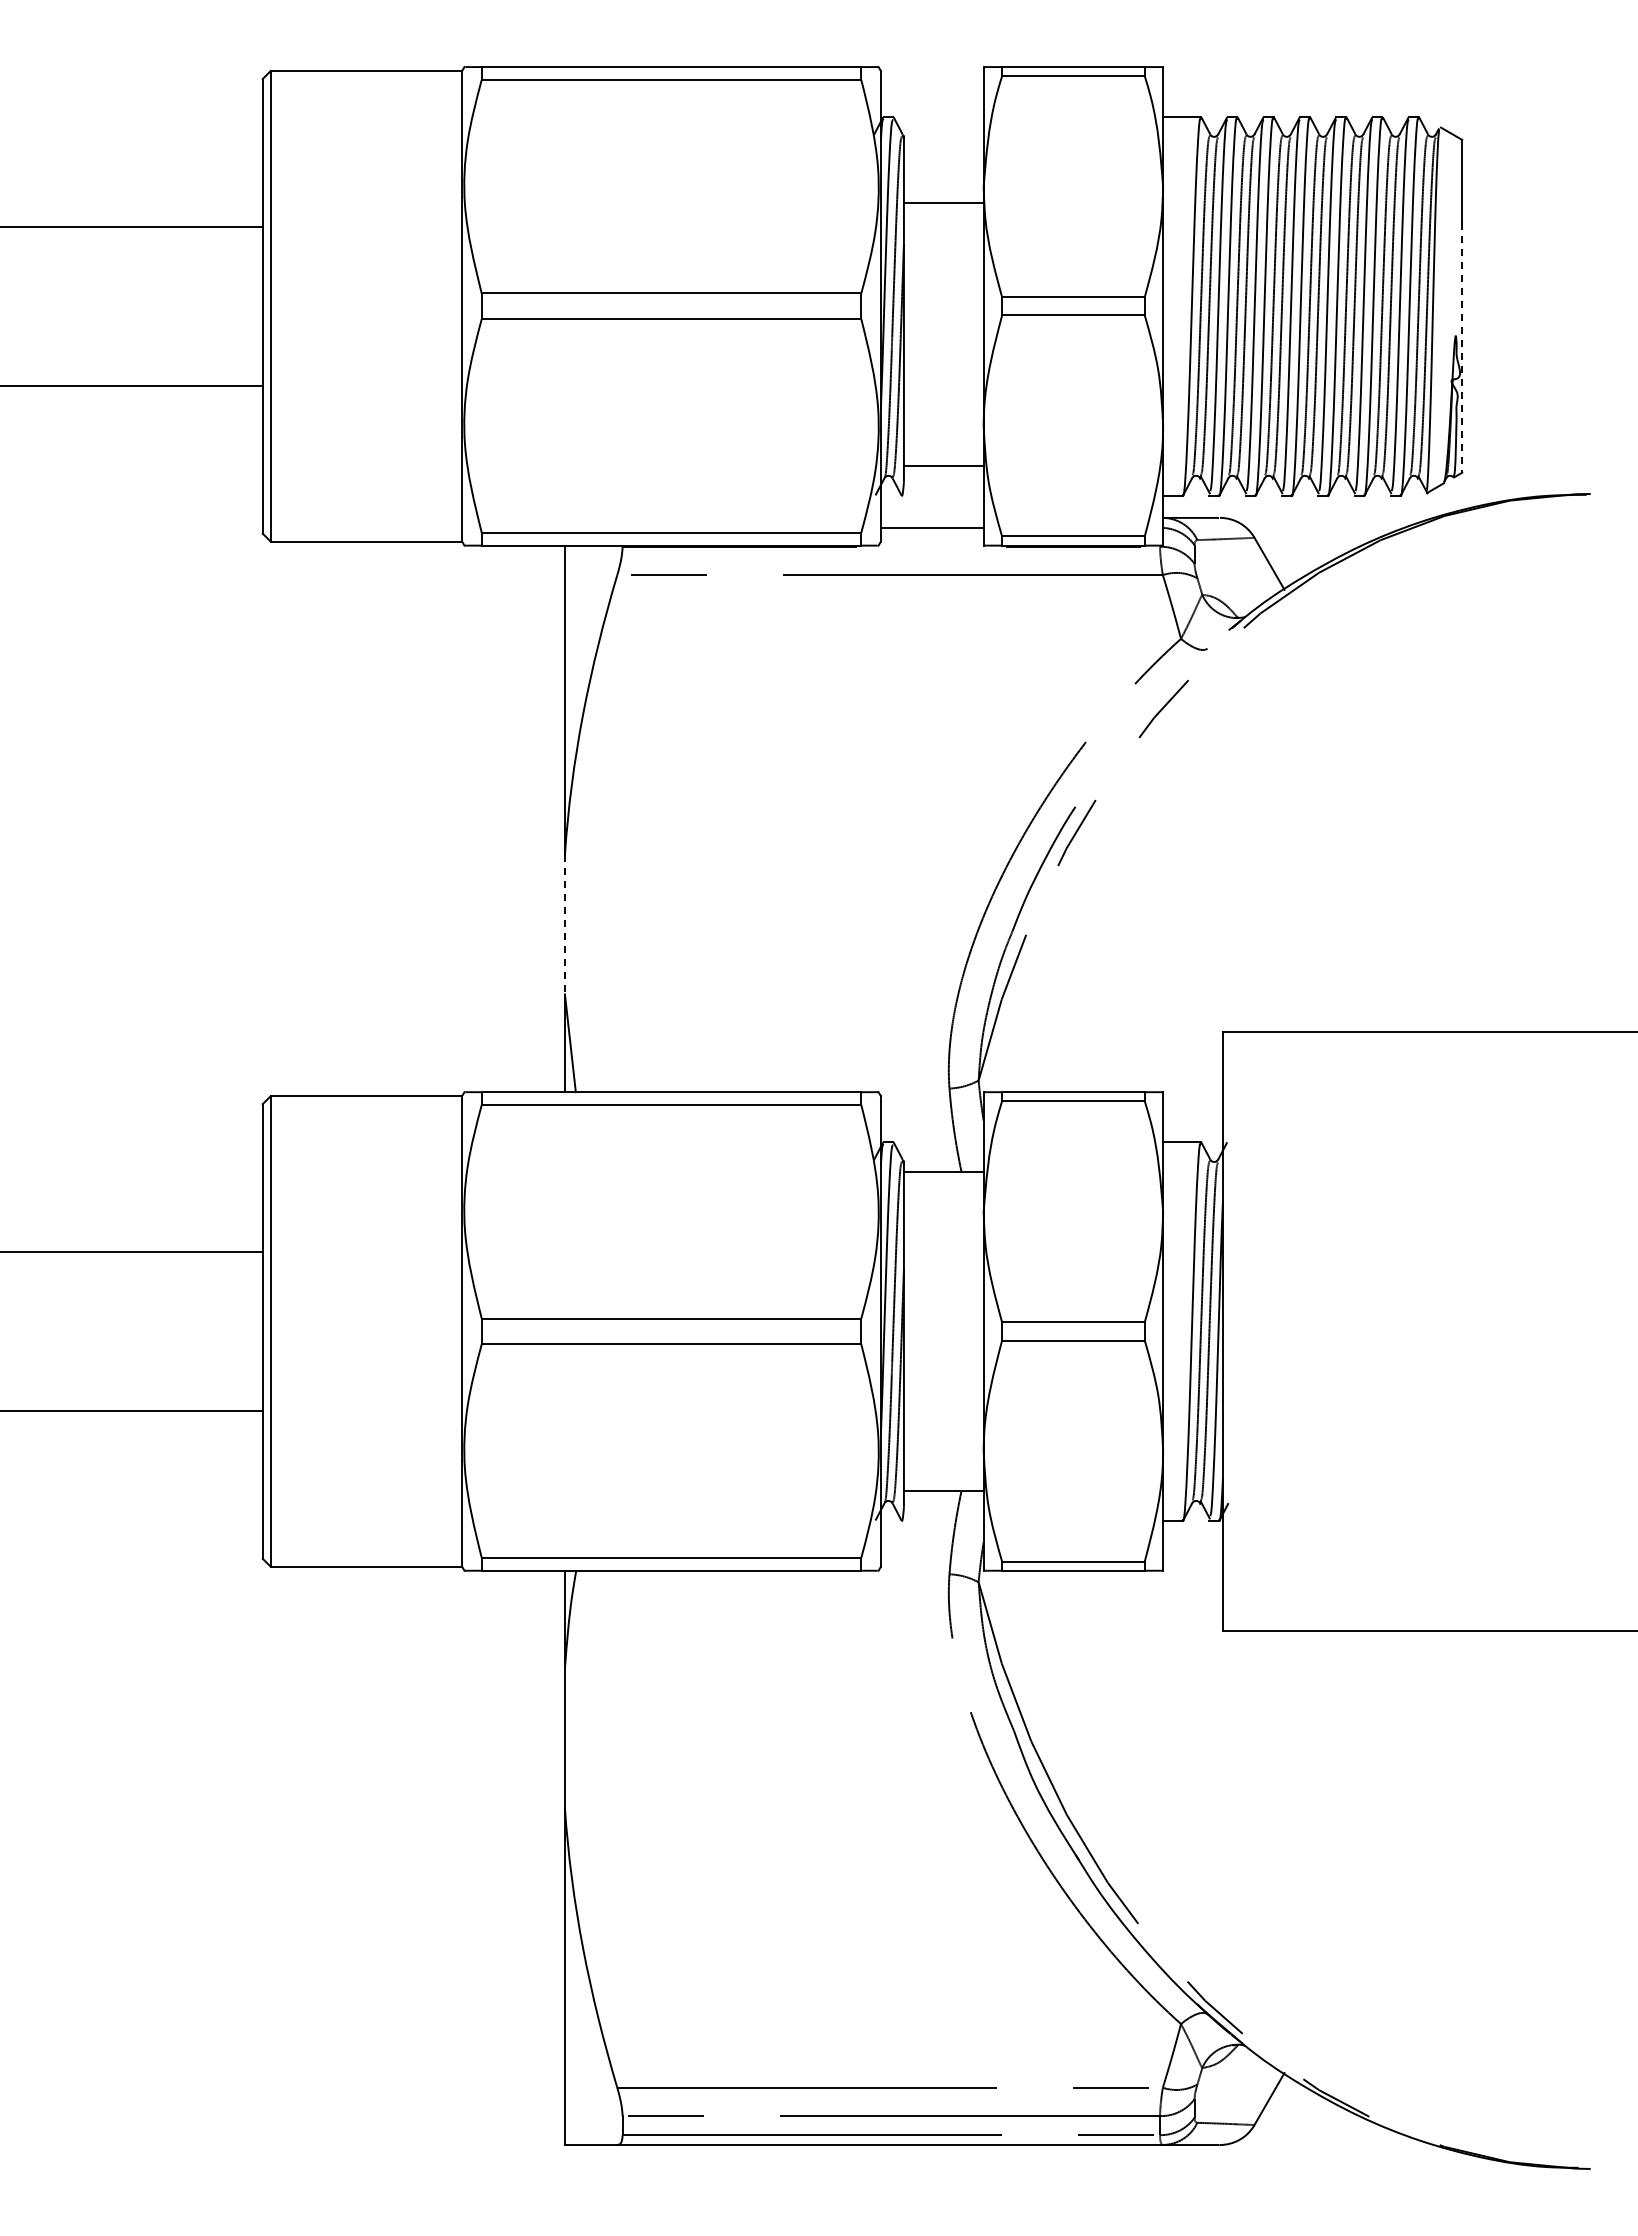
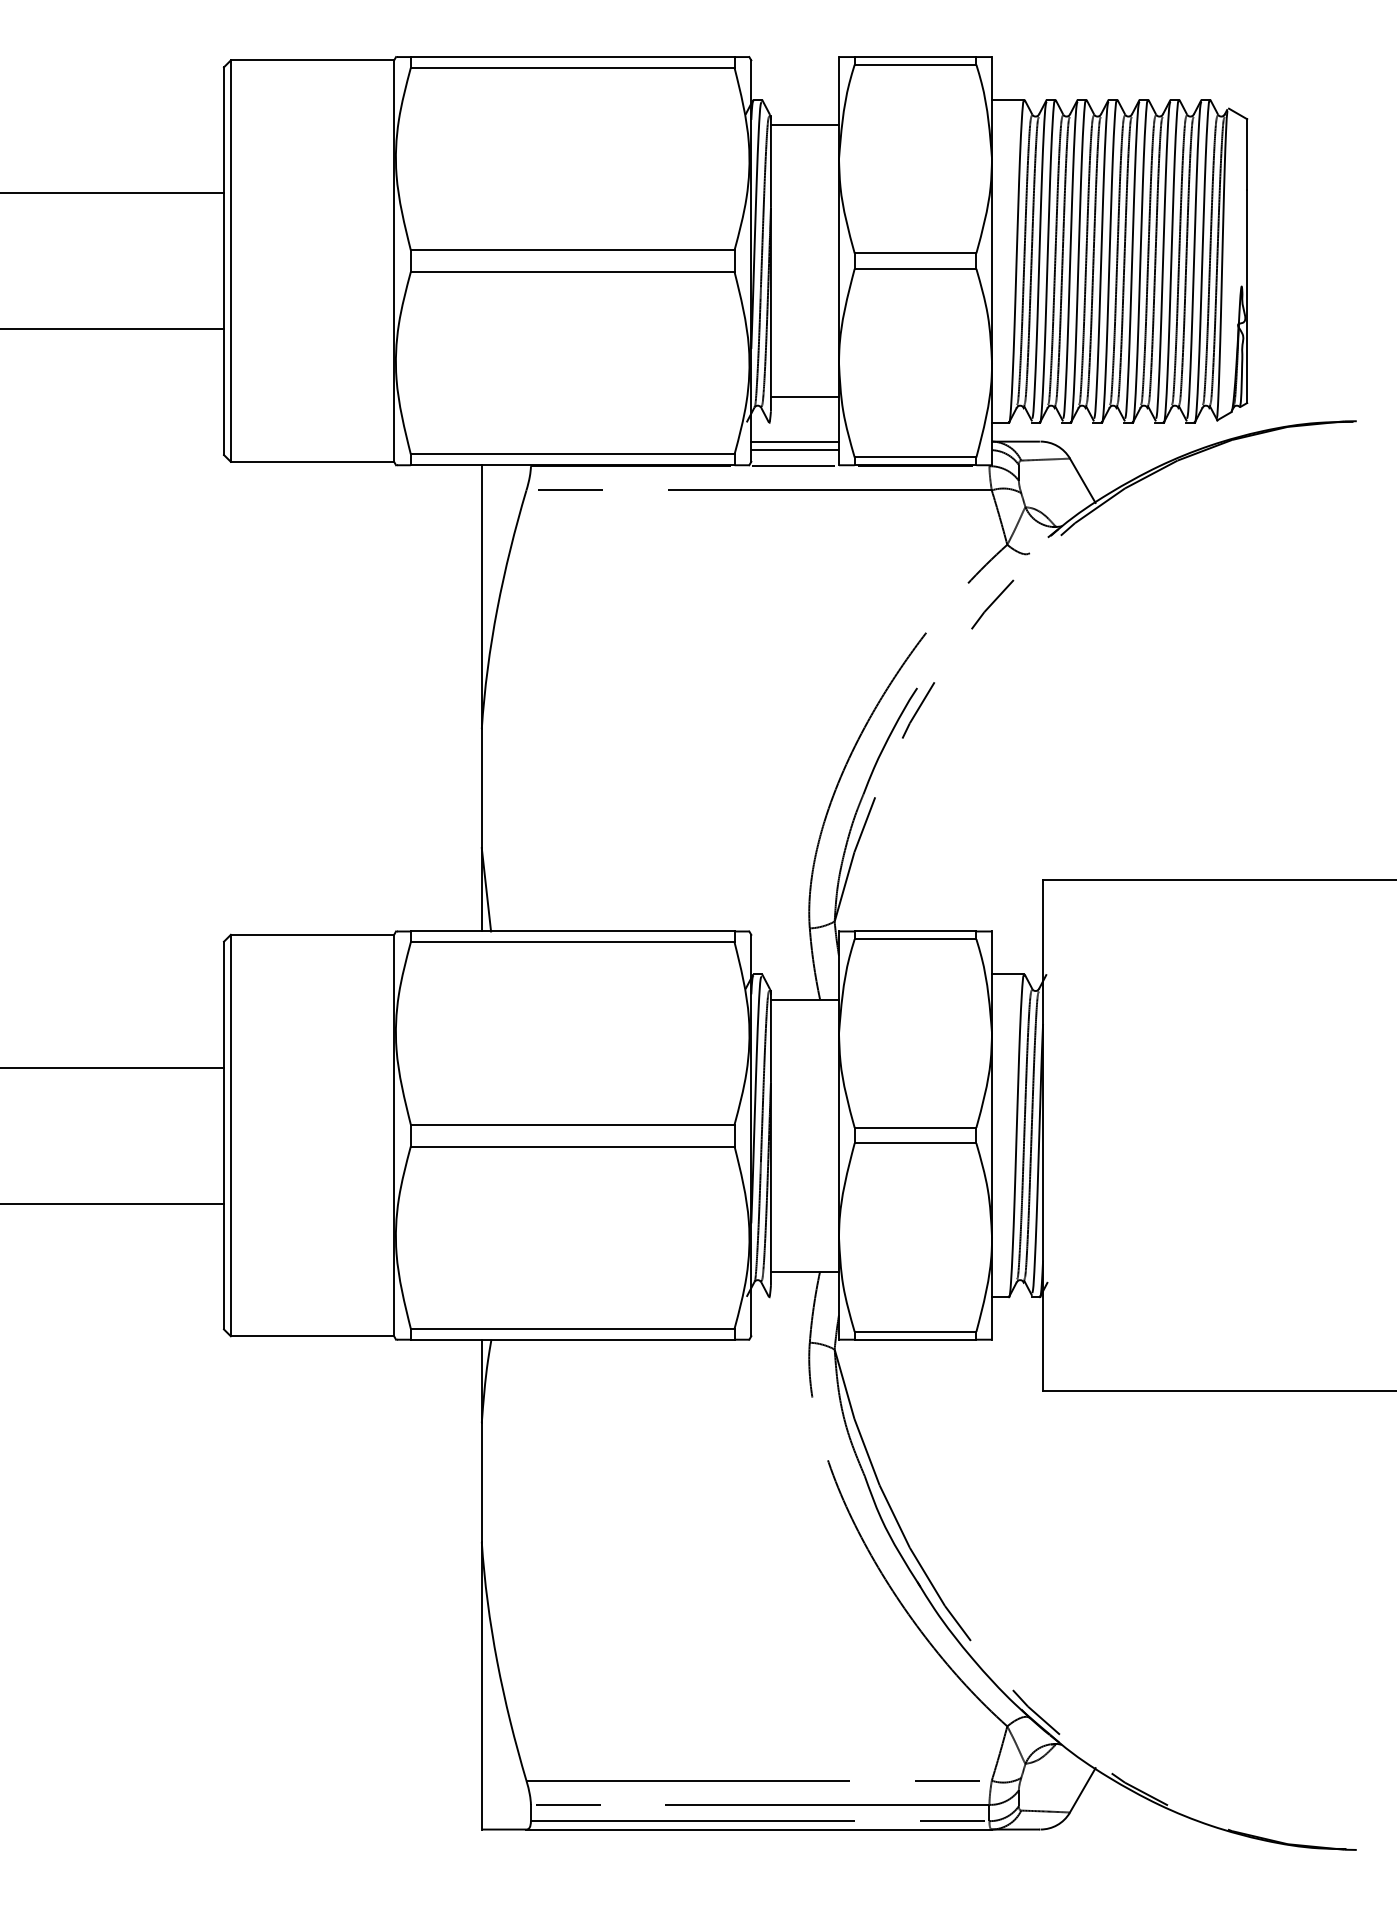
line: (943, 202) -> (804, 124), moved
line: (1462, 347) -> (1247, 296), dashed -> solid
line: (931, 517) -> (794, 441), added
line: (930, 546) -> (793, 466), added
line: (564, 924) -> (481, 788), dashed -> solid

